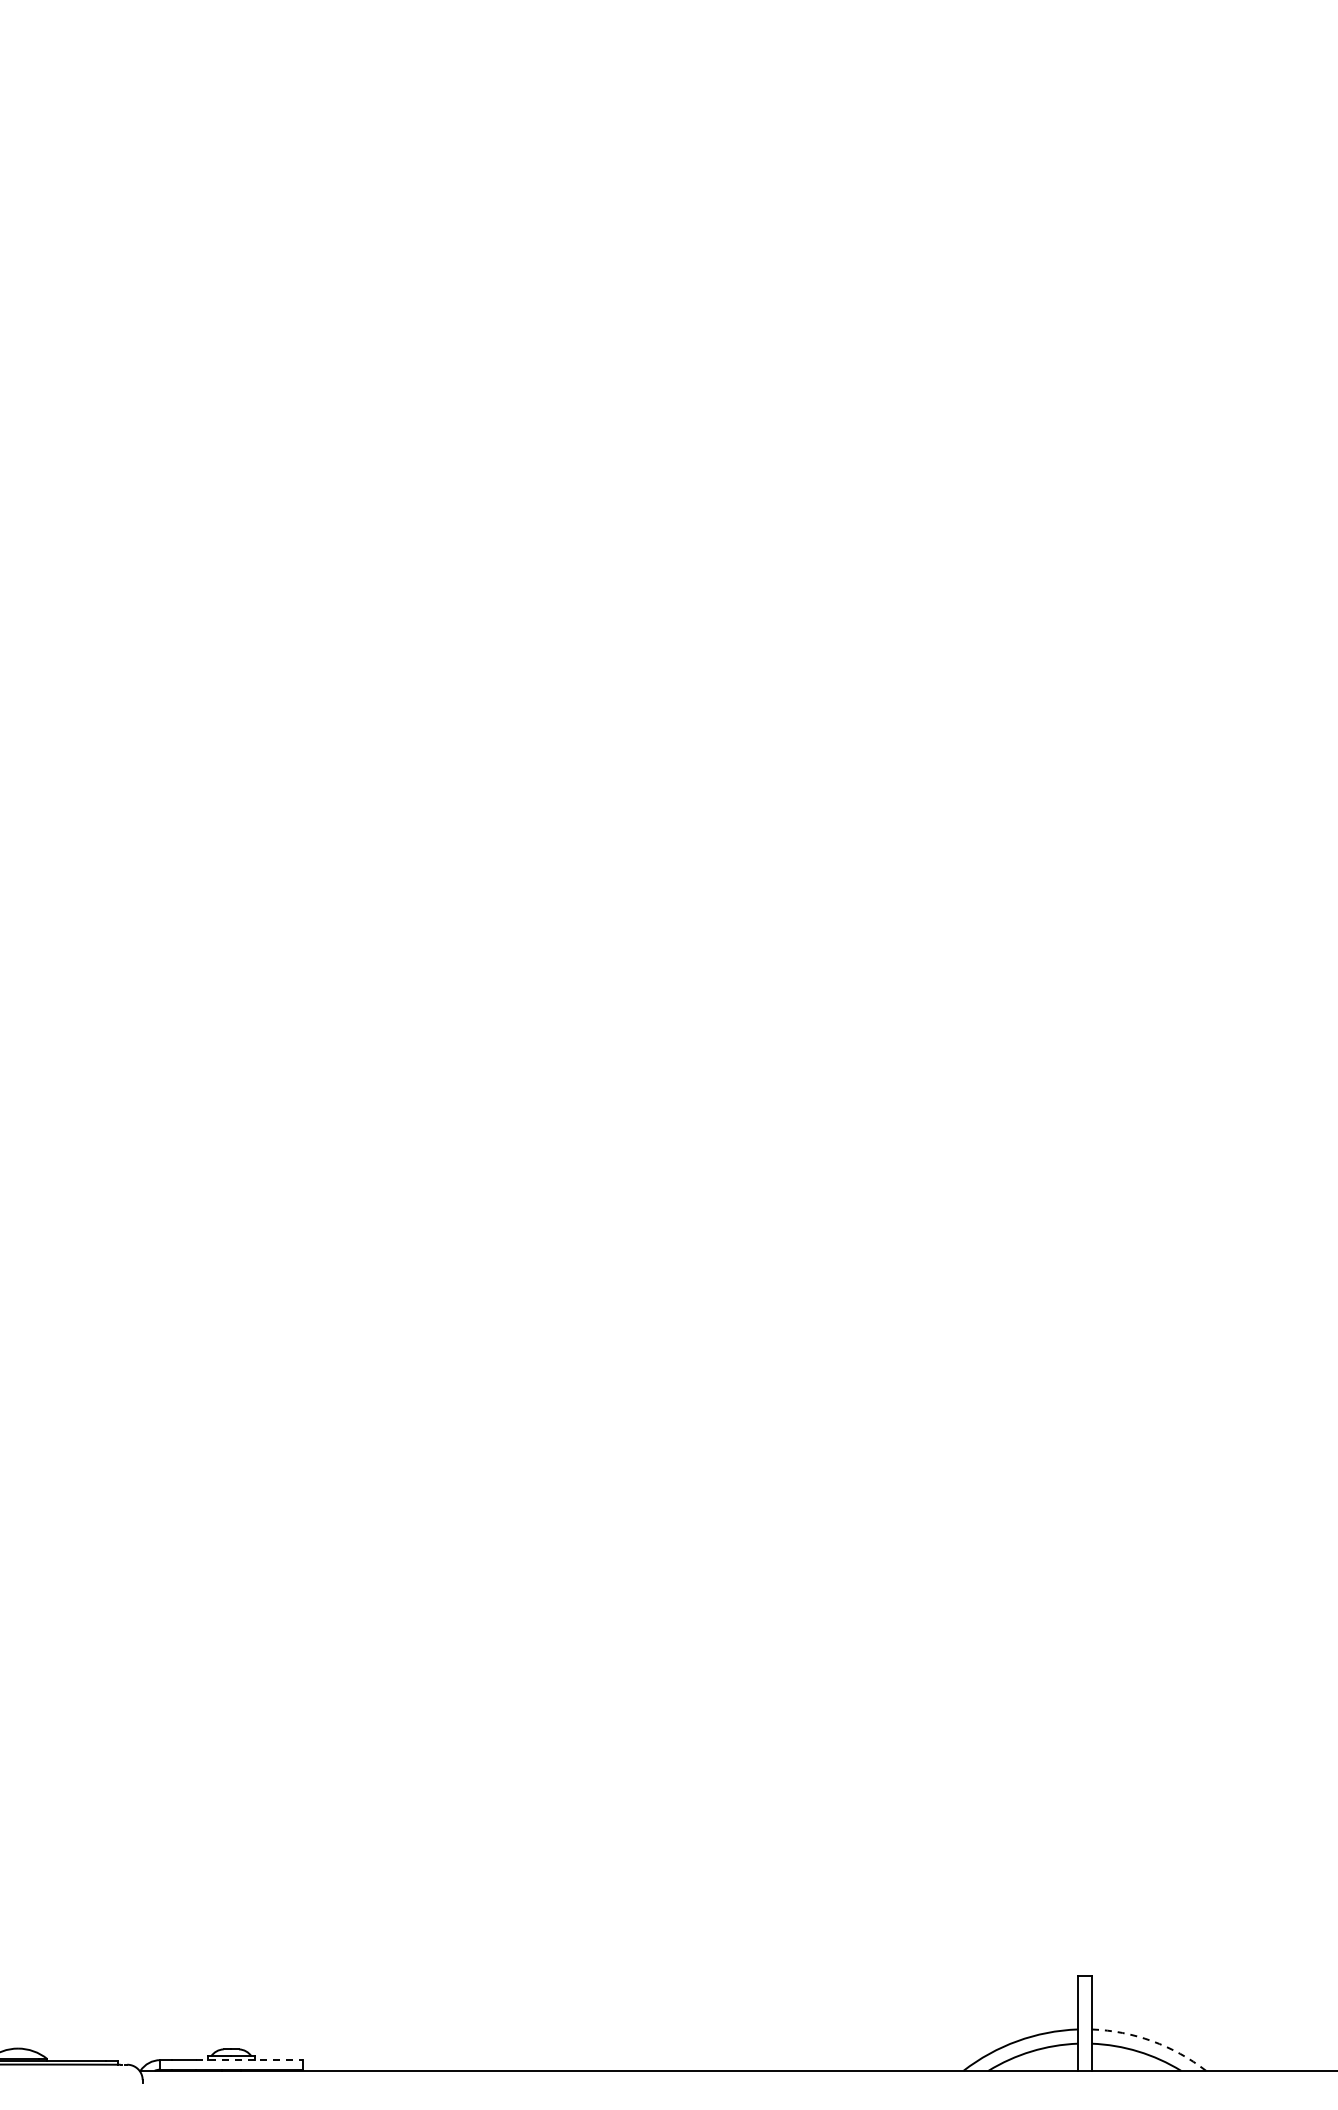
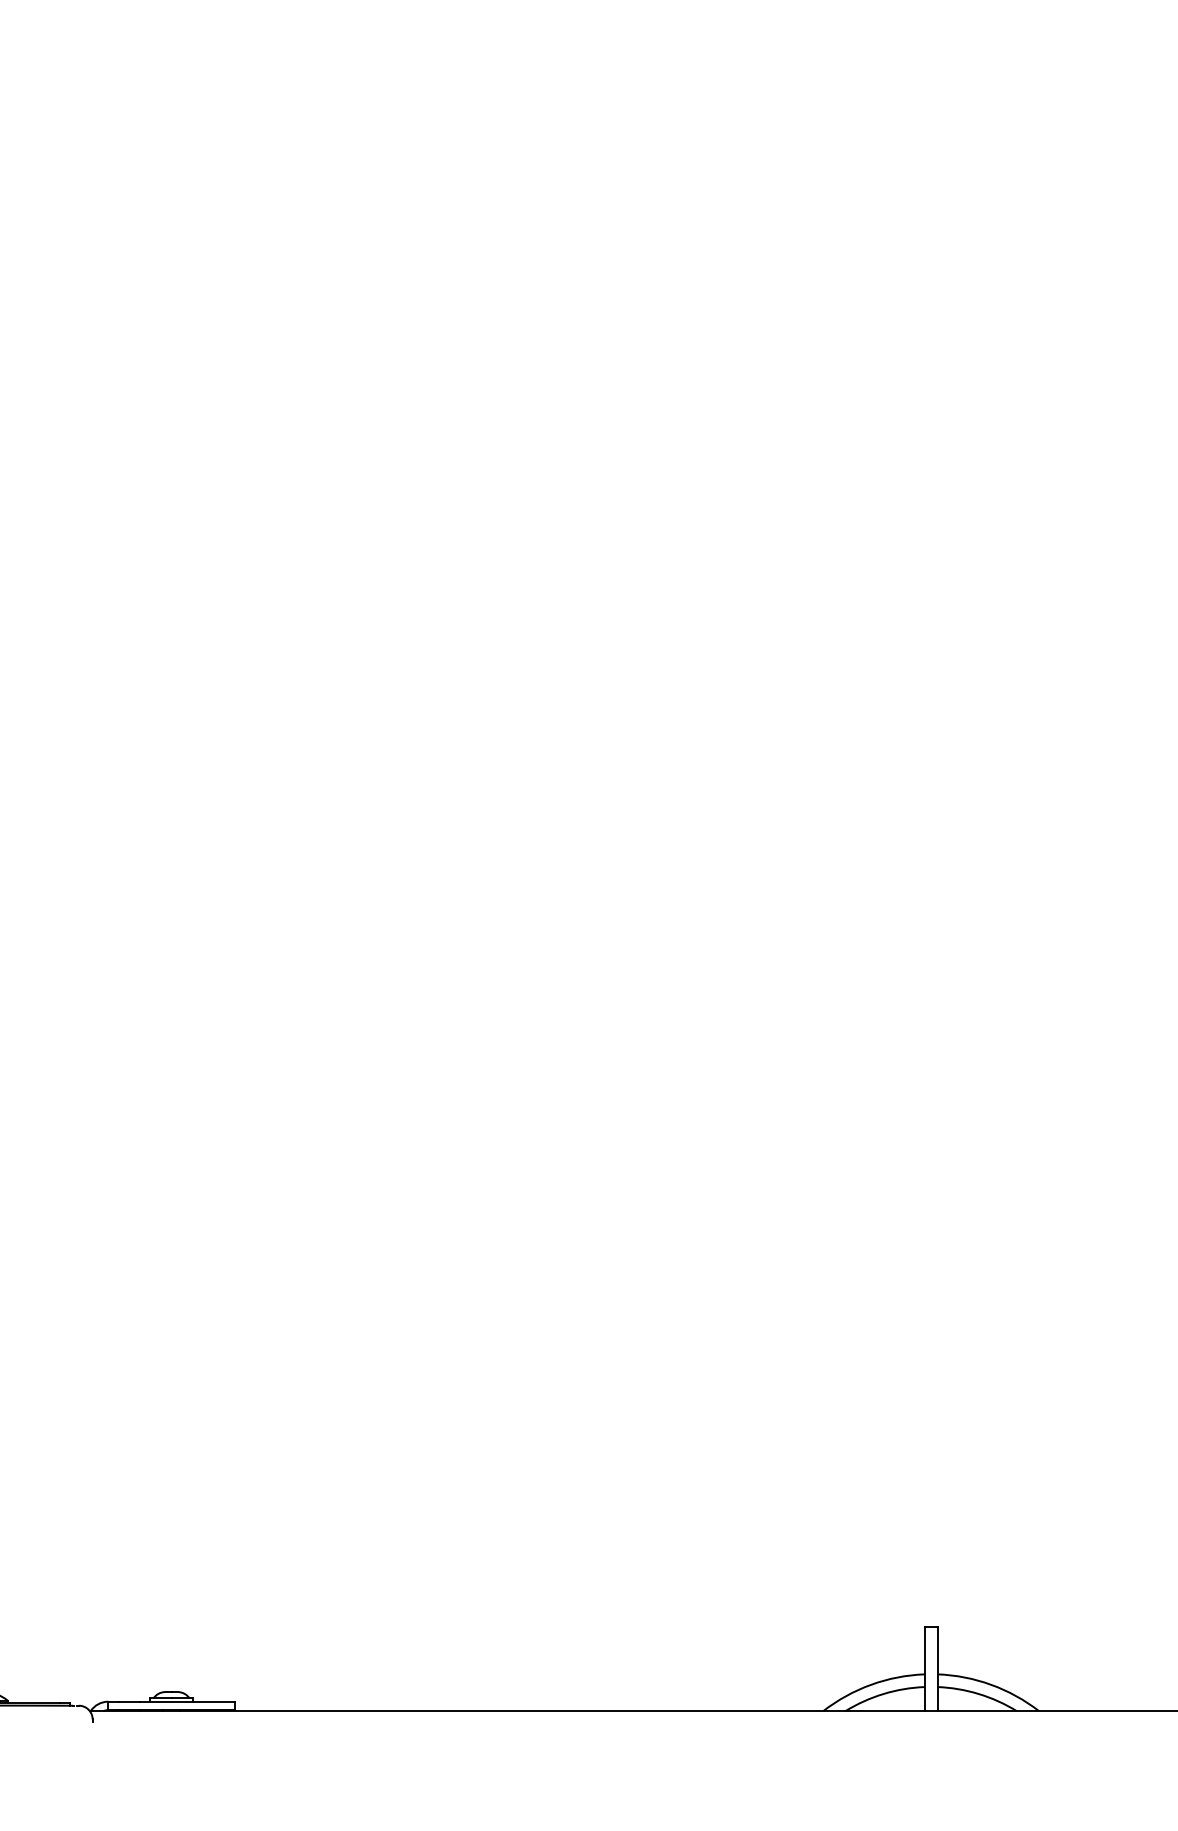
arc: (1152, 2041) -> (991, 1685), dashed -> solid
line: (249, 2060) -> (187, 1701), dashed -> solid

